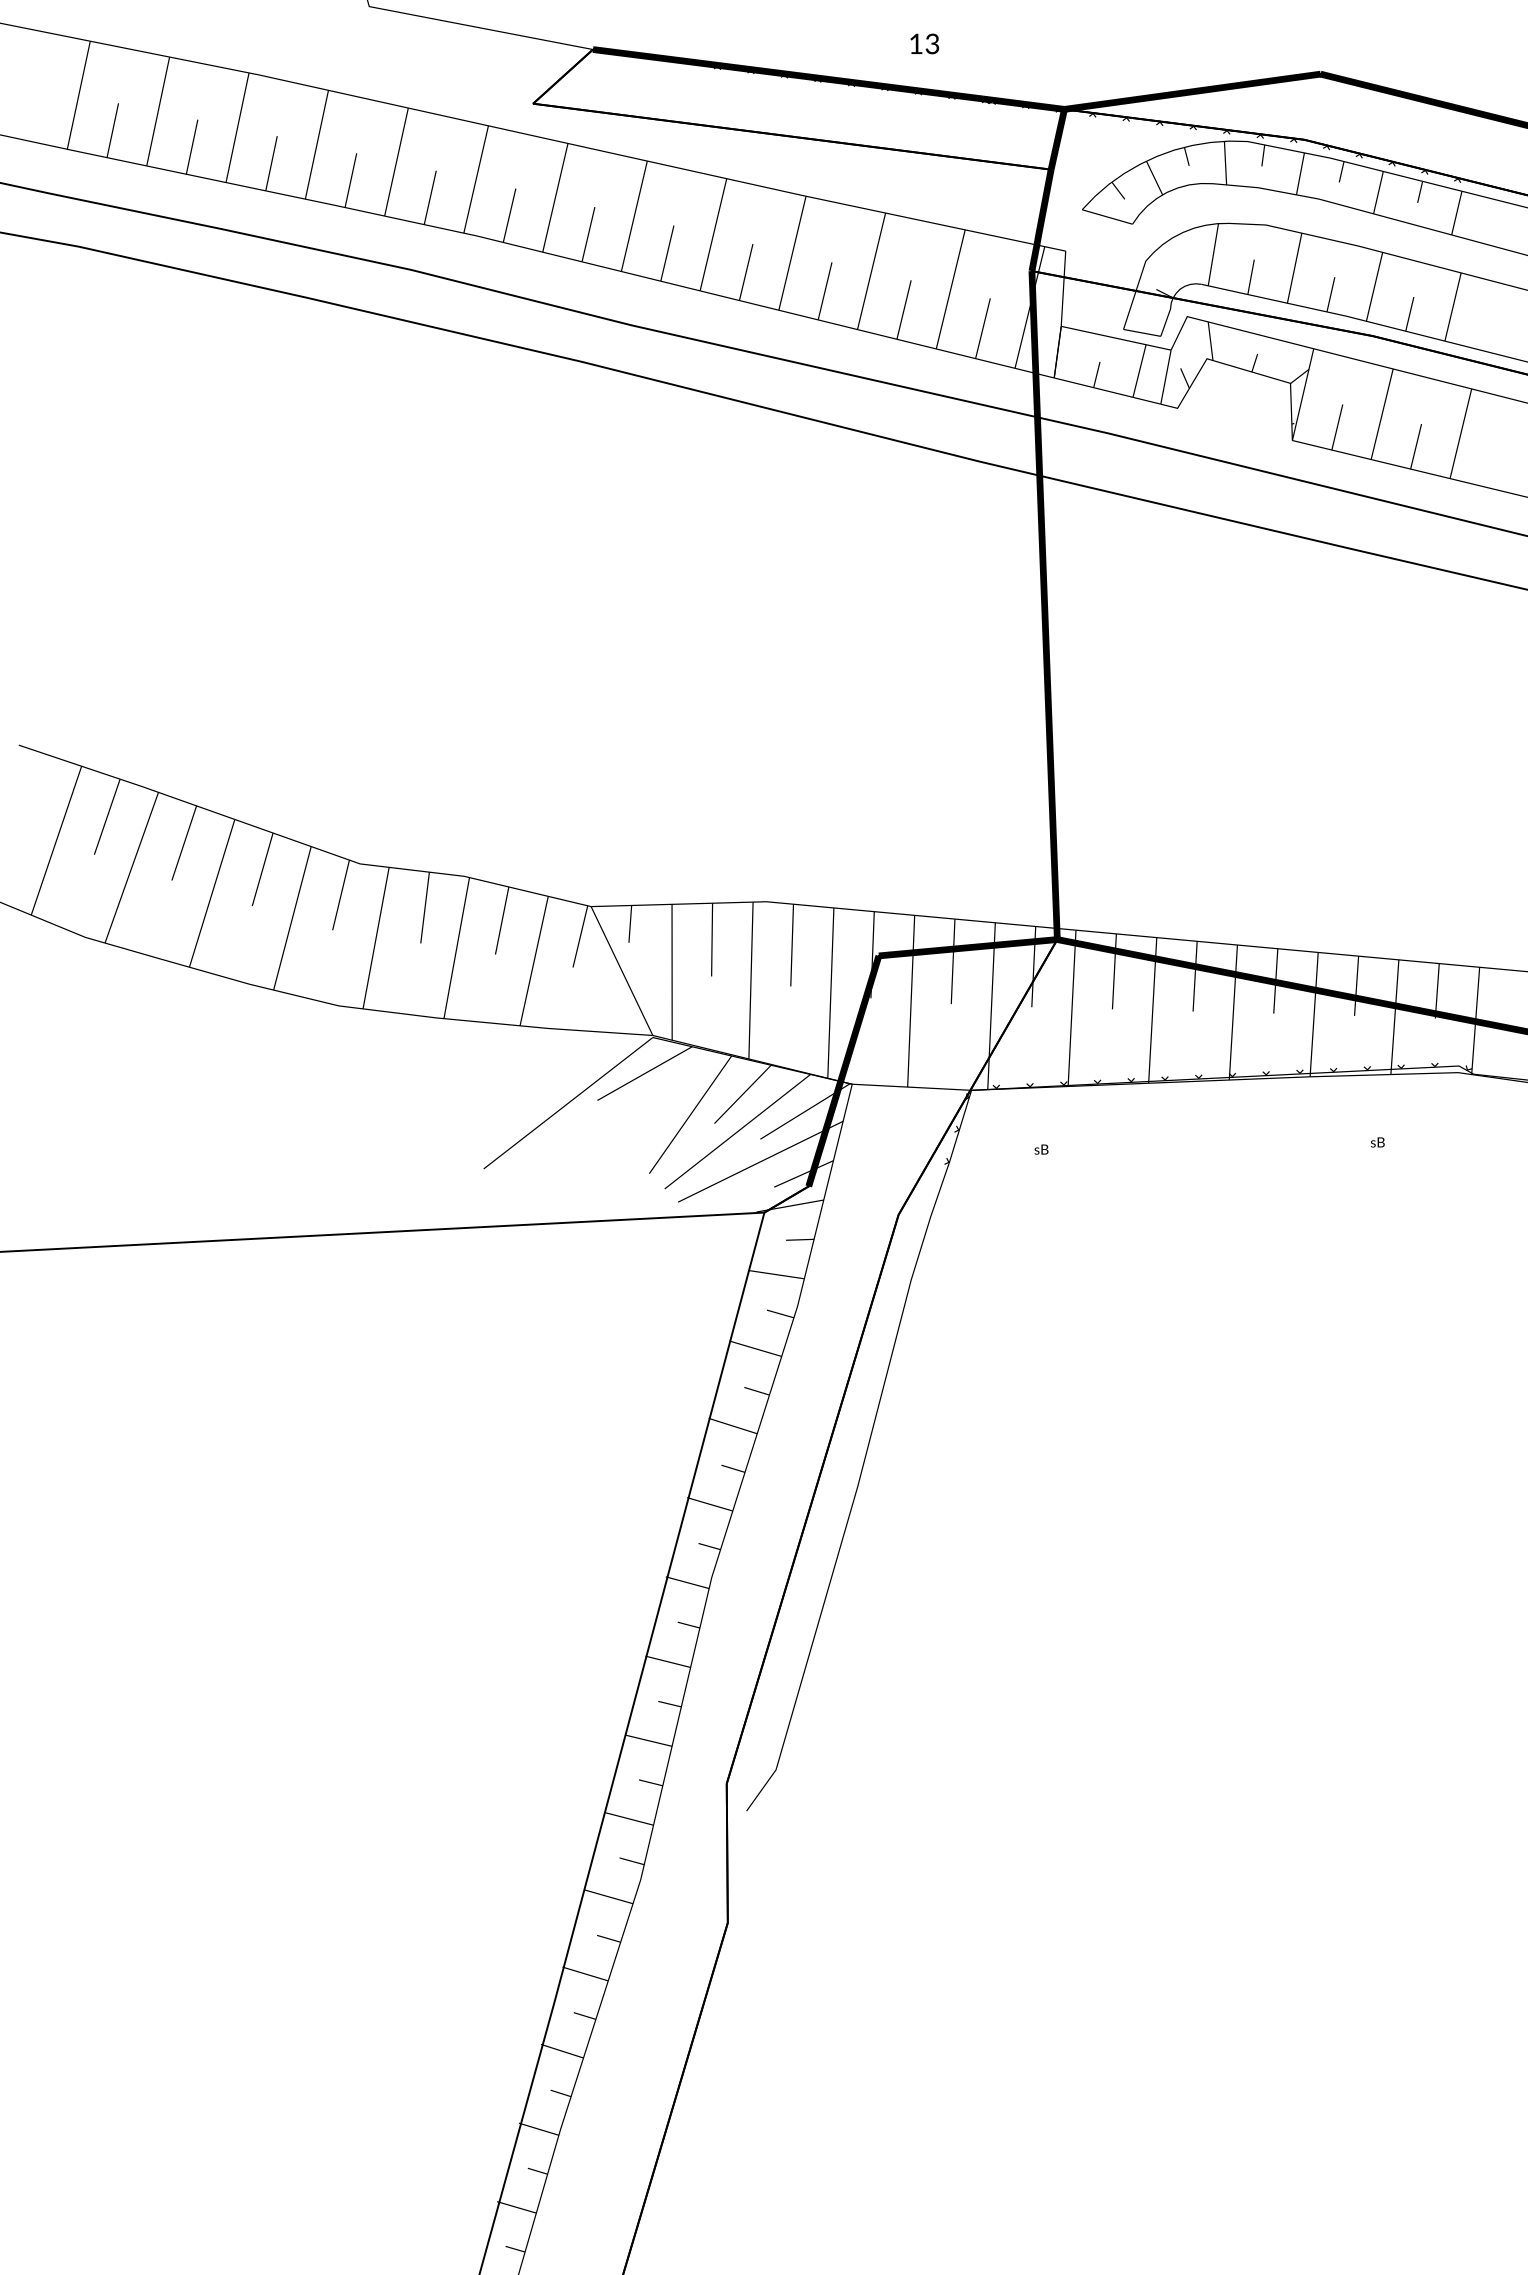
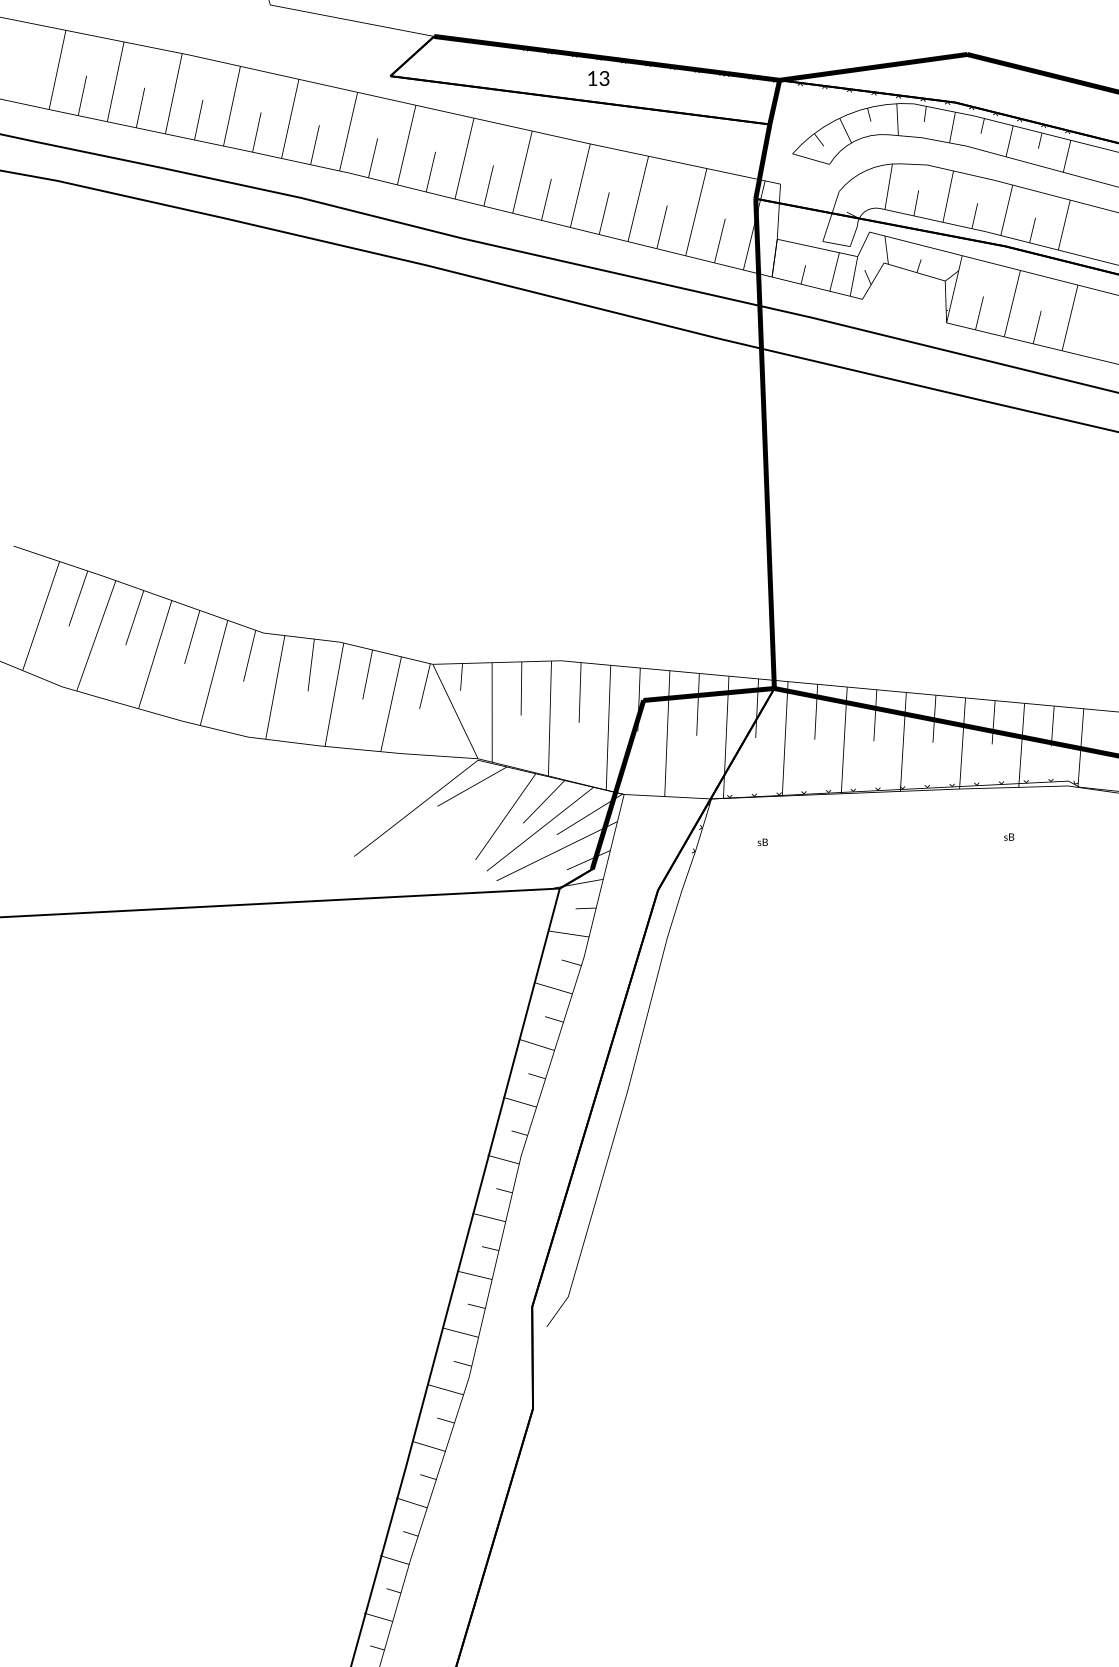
text: (924, 43) -> (598, 78), moved

